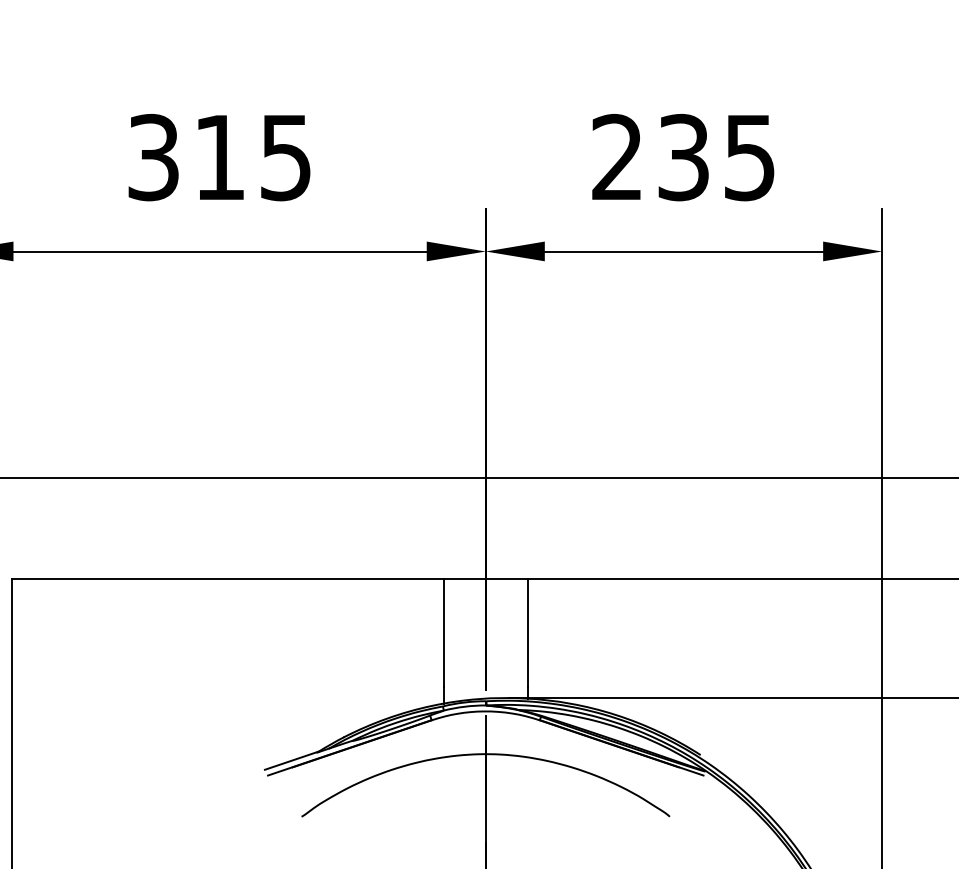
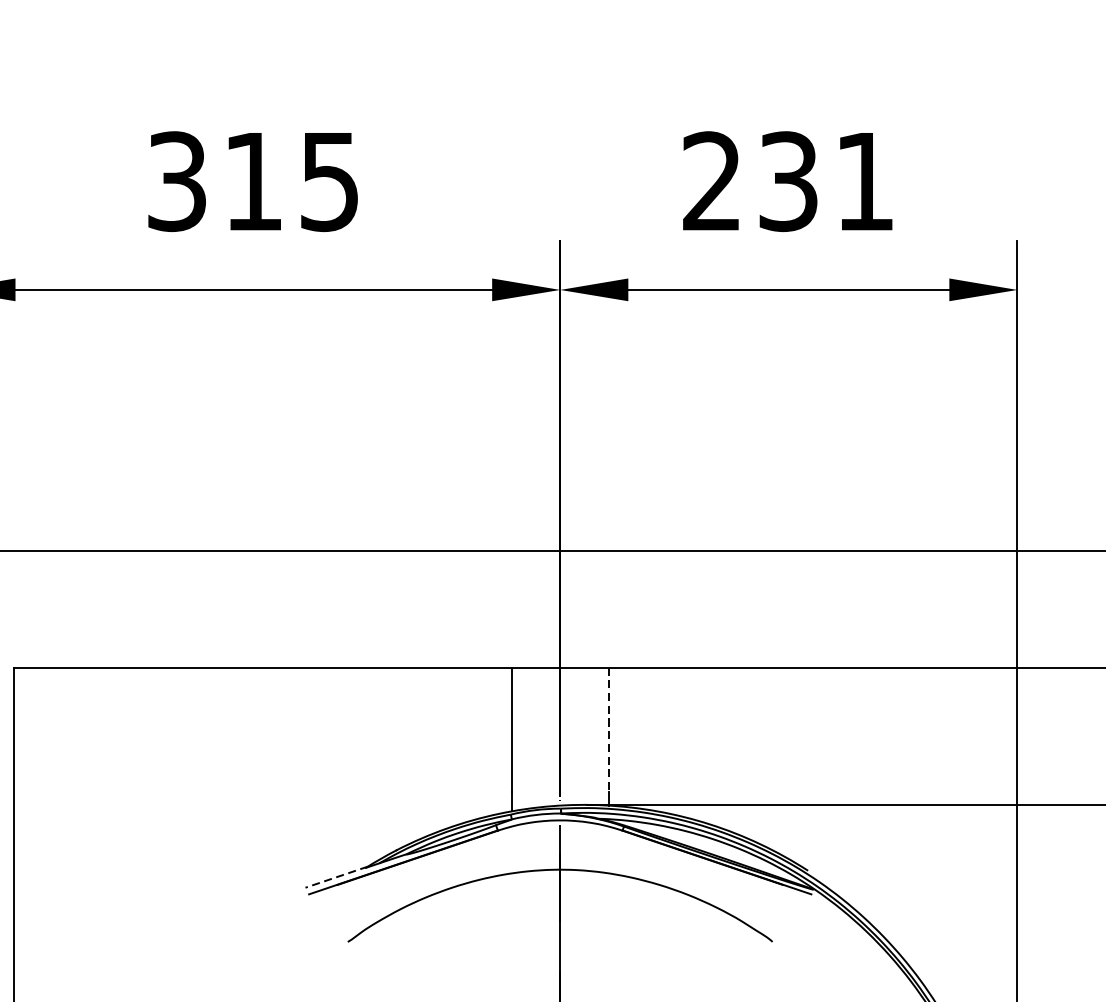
text: (749, 158) -> (864, 182), 235 -> 231
line: (527, 633) -> (608, 730), solid -> dashed
line: (291, 760) -> (336, 877), solid -> dashed

